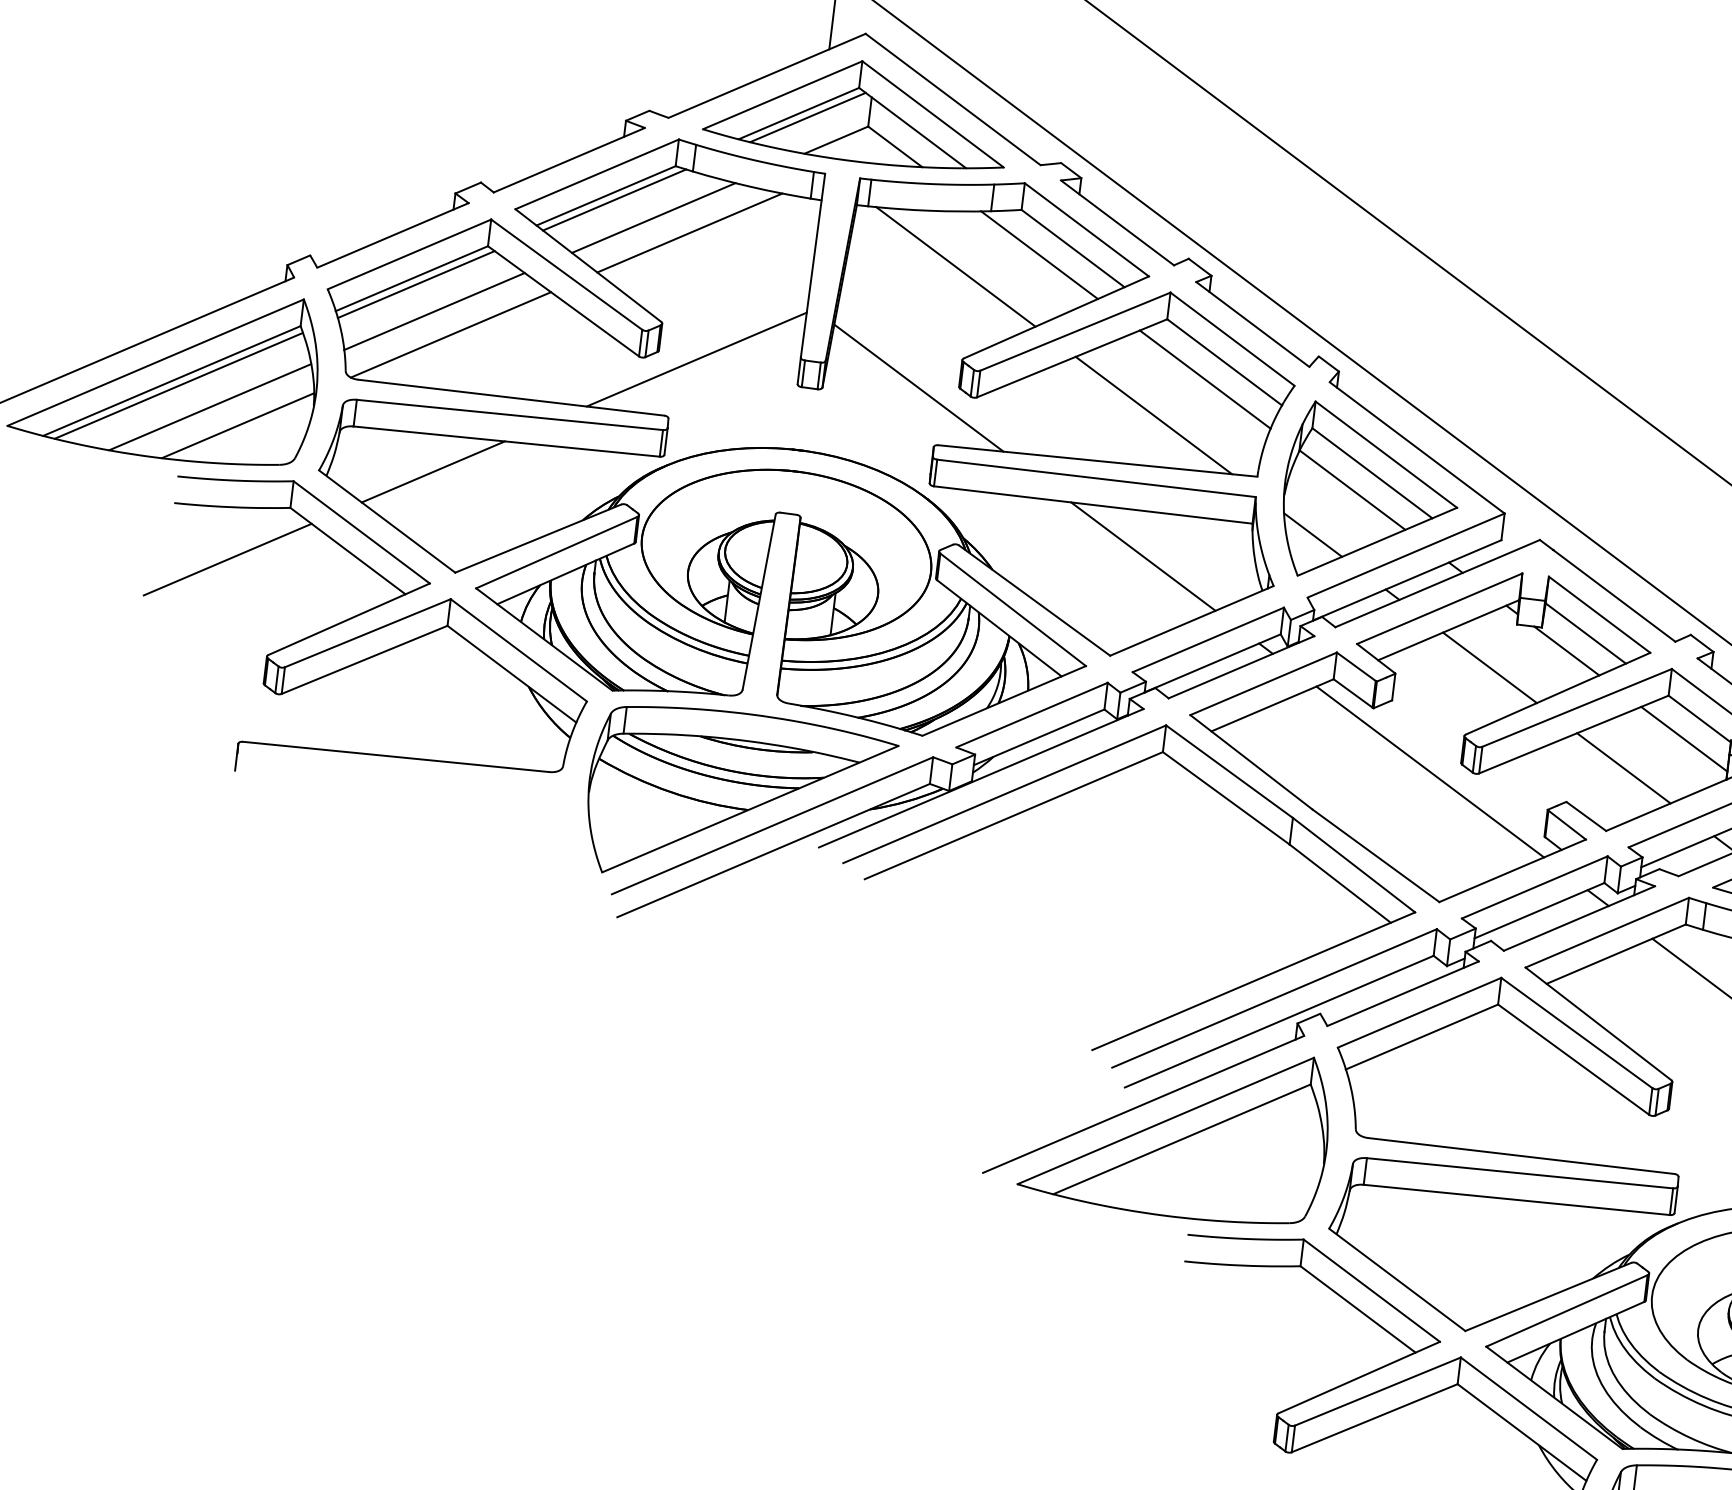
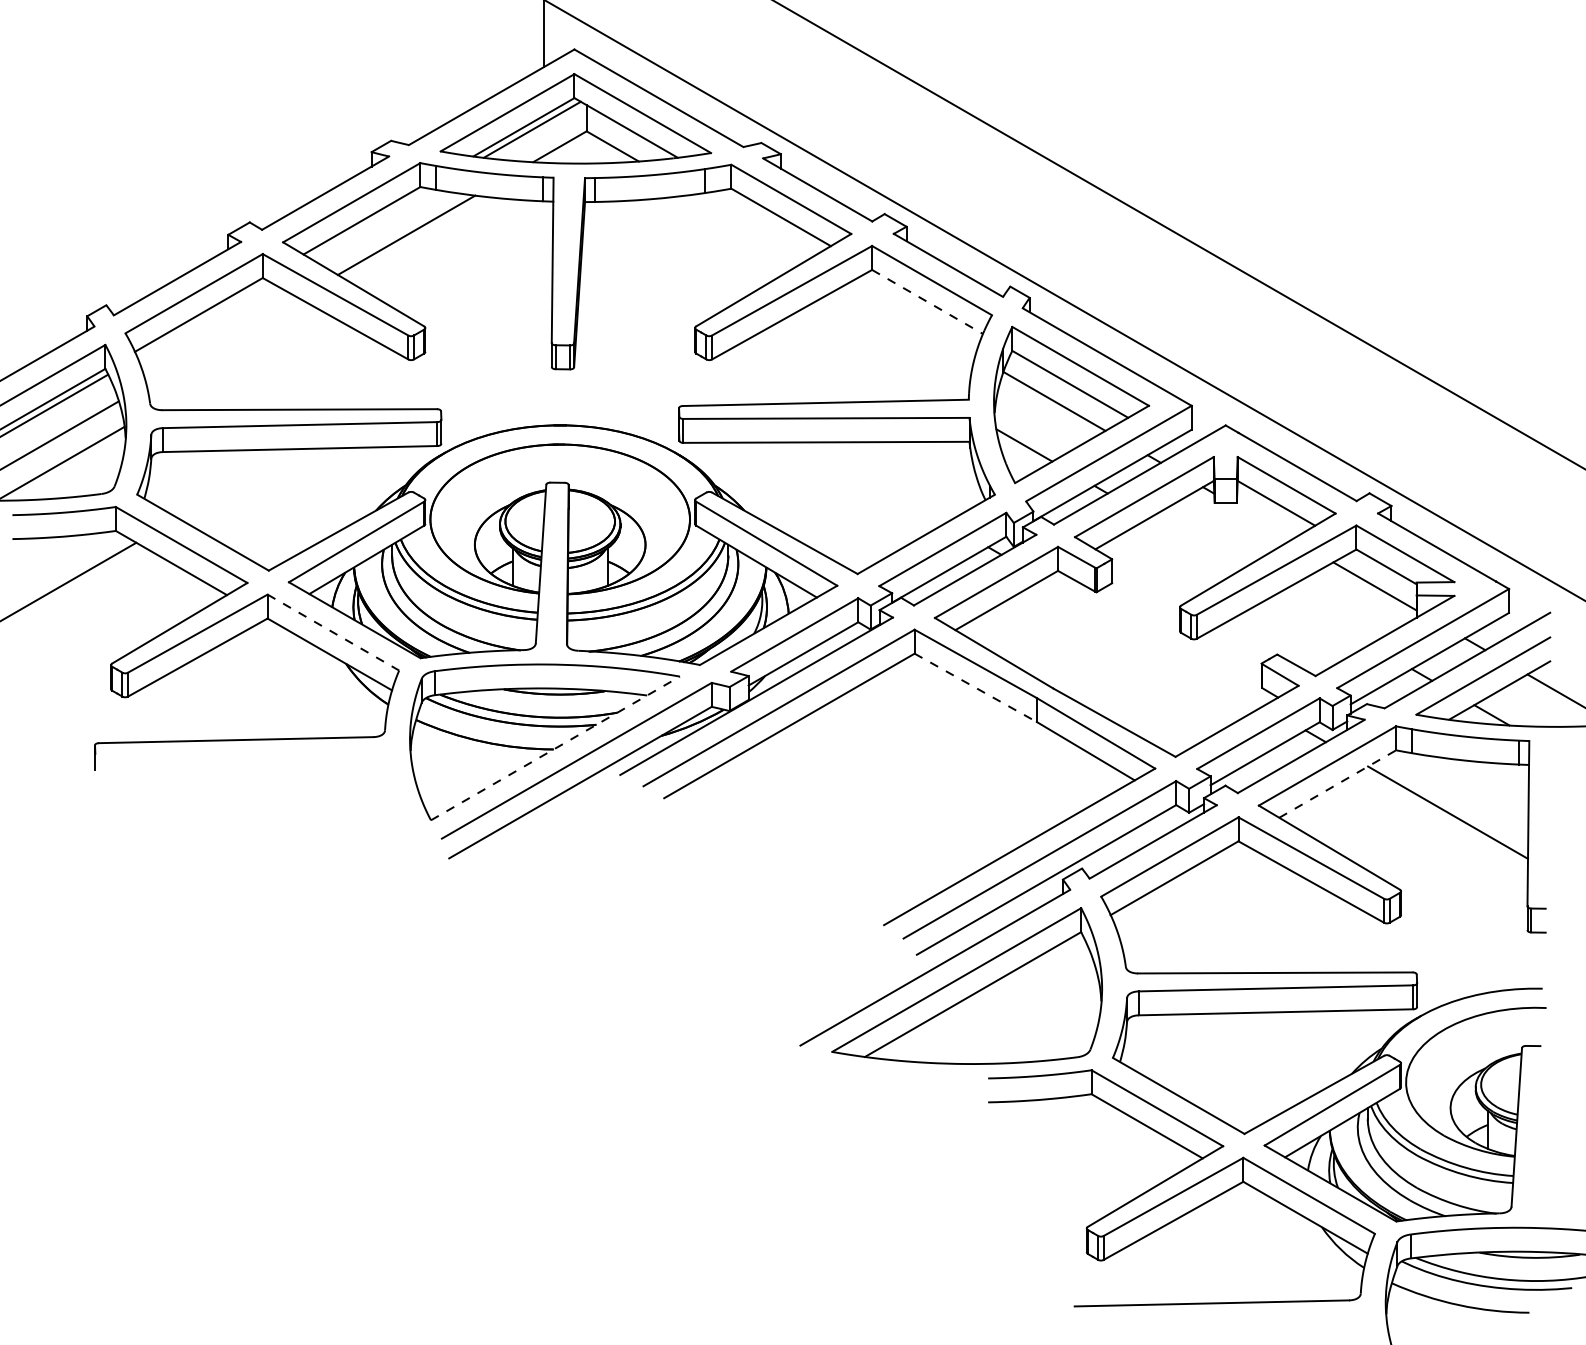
line: (614, 199) -> (369, 223), removed
line: (689, 232) -> (439, 244), removed
line: (1038, 254) -> (751, 226), removed
line: (956, 266) -> (679, 245), removed
line: (416, 284) -> (203, 319), removed
line: (434, 311) -> (222, 341), removed
line: (450, 334) -> (239, 360), removed
line: (696, 358) -> (459, 355), removed
line: (1225, 363) -> (928, 302), solid -> dashed
line: (1205, 378) -> (912, 318), removed
line: (918, 388) -> (659, 357), removed
line: (1153, 415) -> (870, 356), removed
line: (433, 471) -> (238, 483), removed
line: (1143, 556) -> (876, 482), removed
line: (518, 650) -> (333, 632), solid -> dashed
line: (1566, 650) -> (1261, 520), removed
line: (1489, 667) -> (1194, 543), removed
line: (1623, 768) -> (1324, 618), removed
line: (1430, 771) -> (1153, 642), removed
line: (1227, 799) -> (976, 688), solid -> dashed
line: (750, 809) -> (555, 748), solid -> dashed
line: (1617, 953) -> (1338, 783), solid -> dashed

